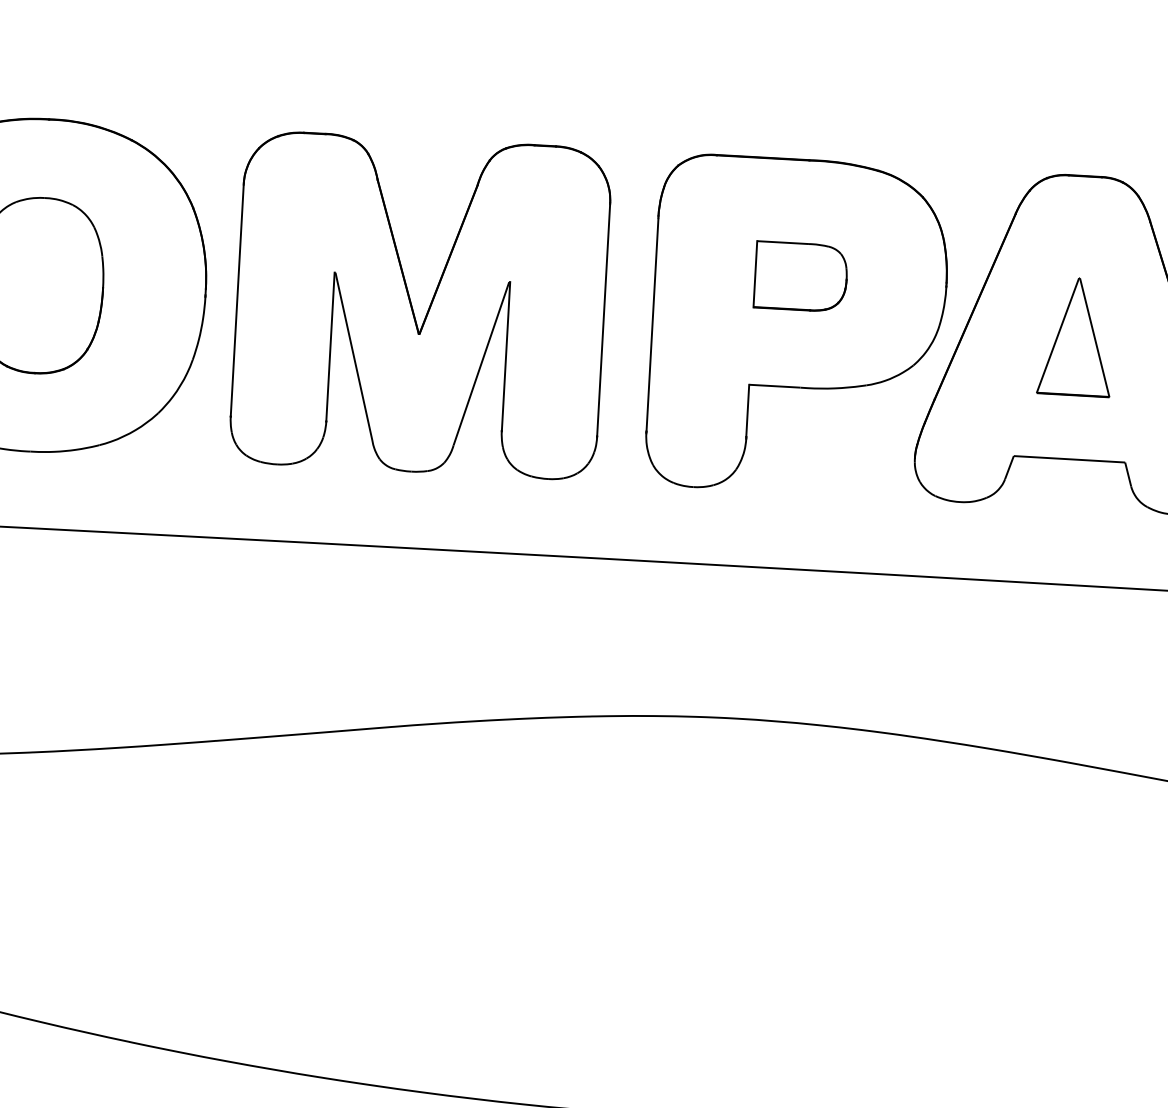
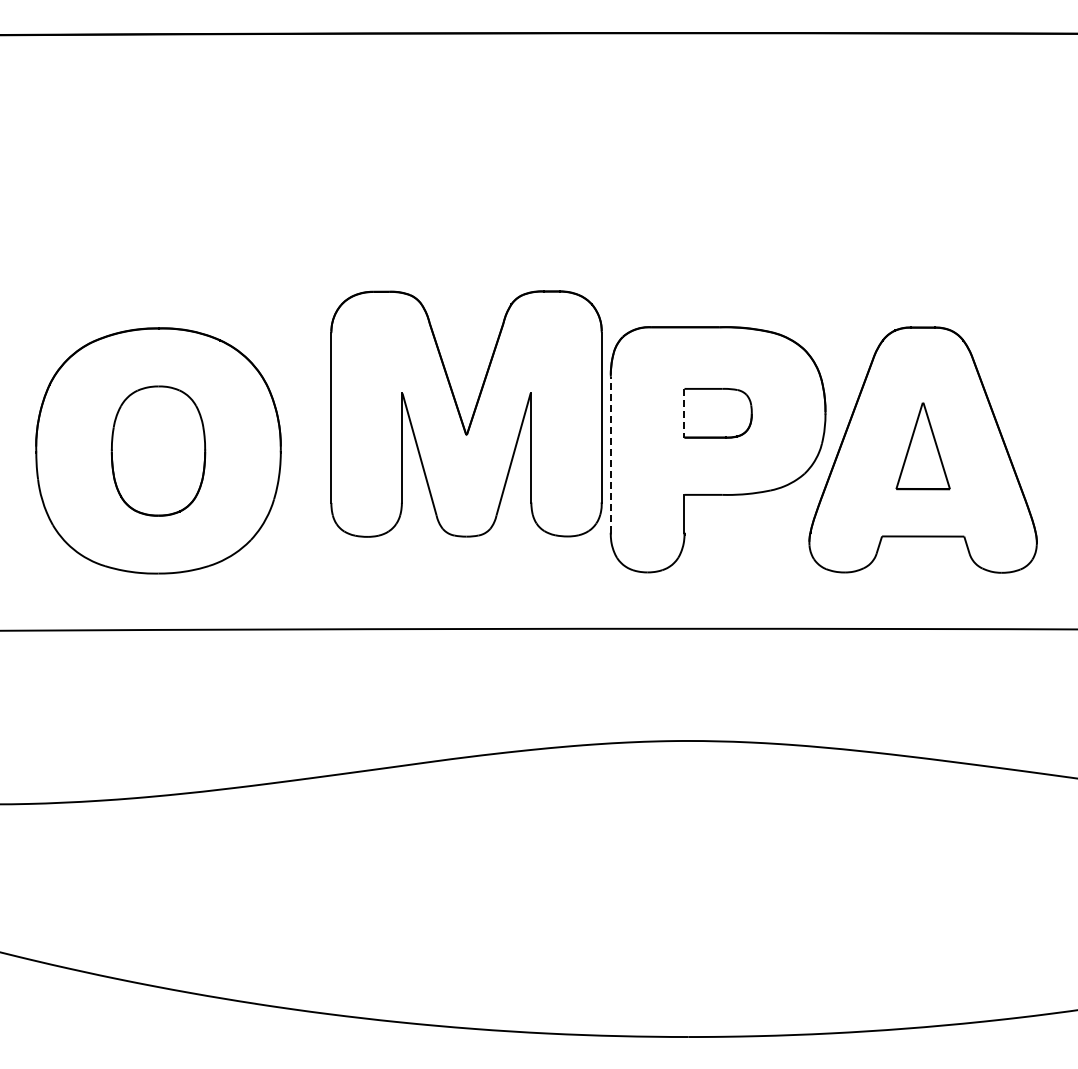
line: (755, 274) -> (684, 413), solid -> dashed
part: (420, 304) -> (466, 413), moved
line: (652, 324) -> (610, 454), solid -> dashed

